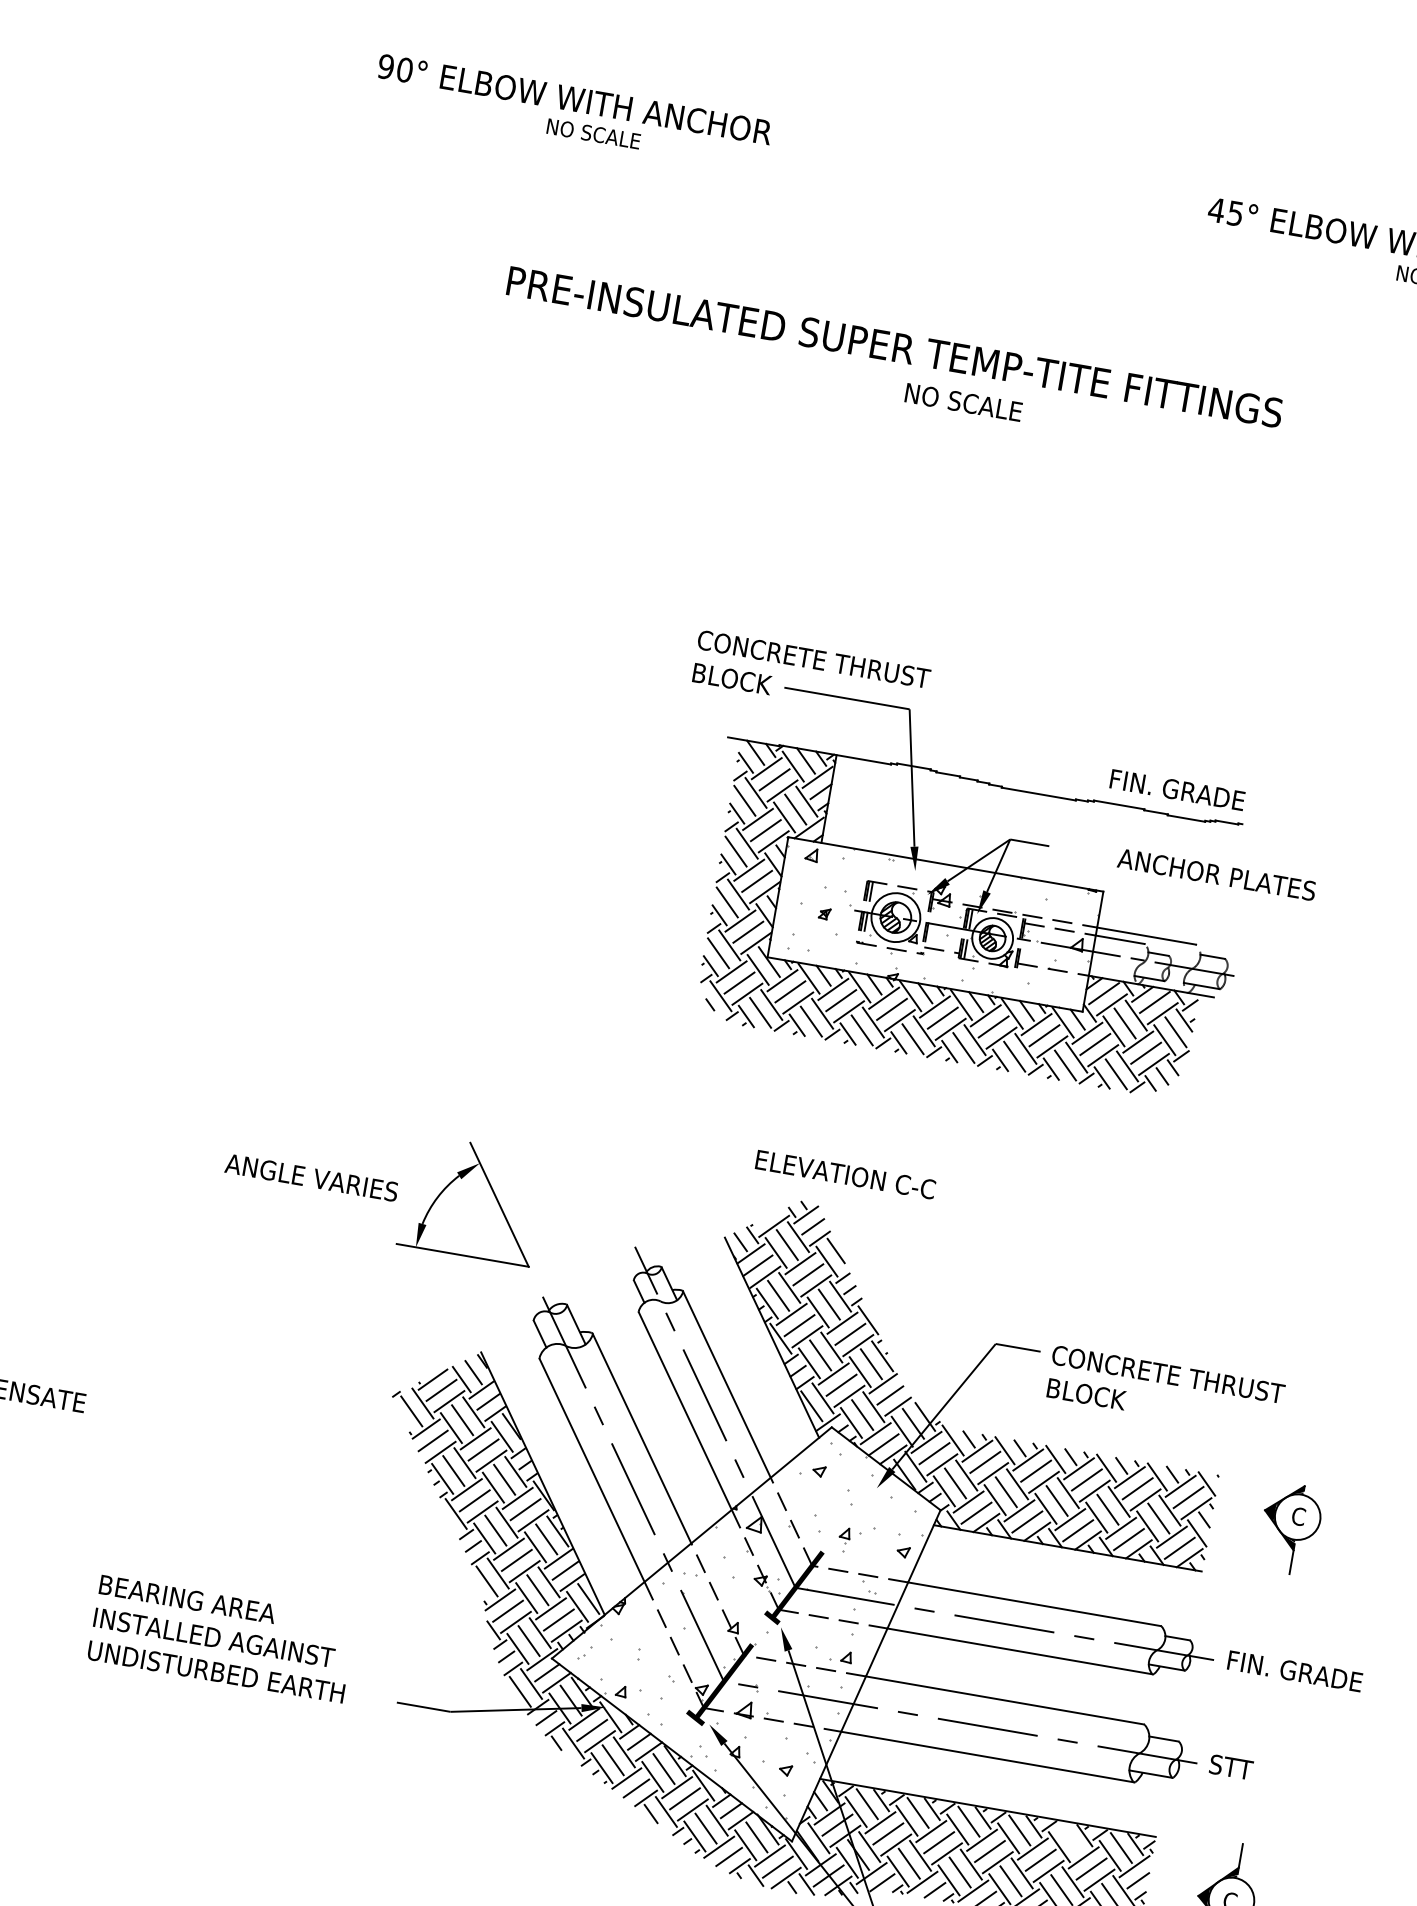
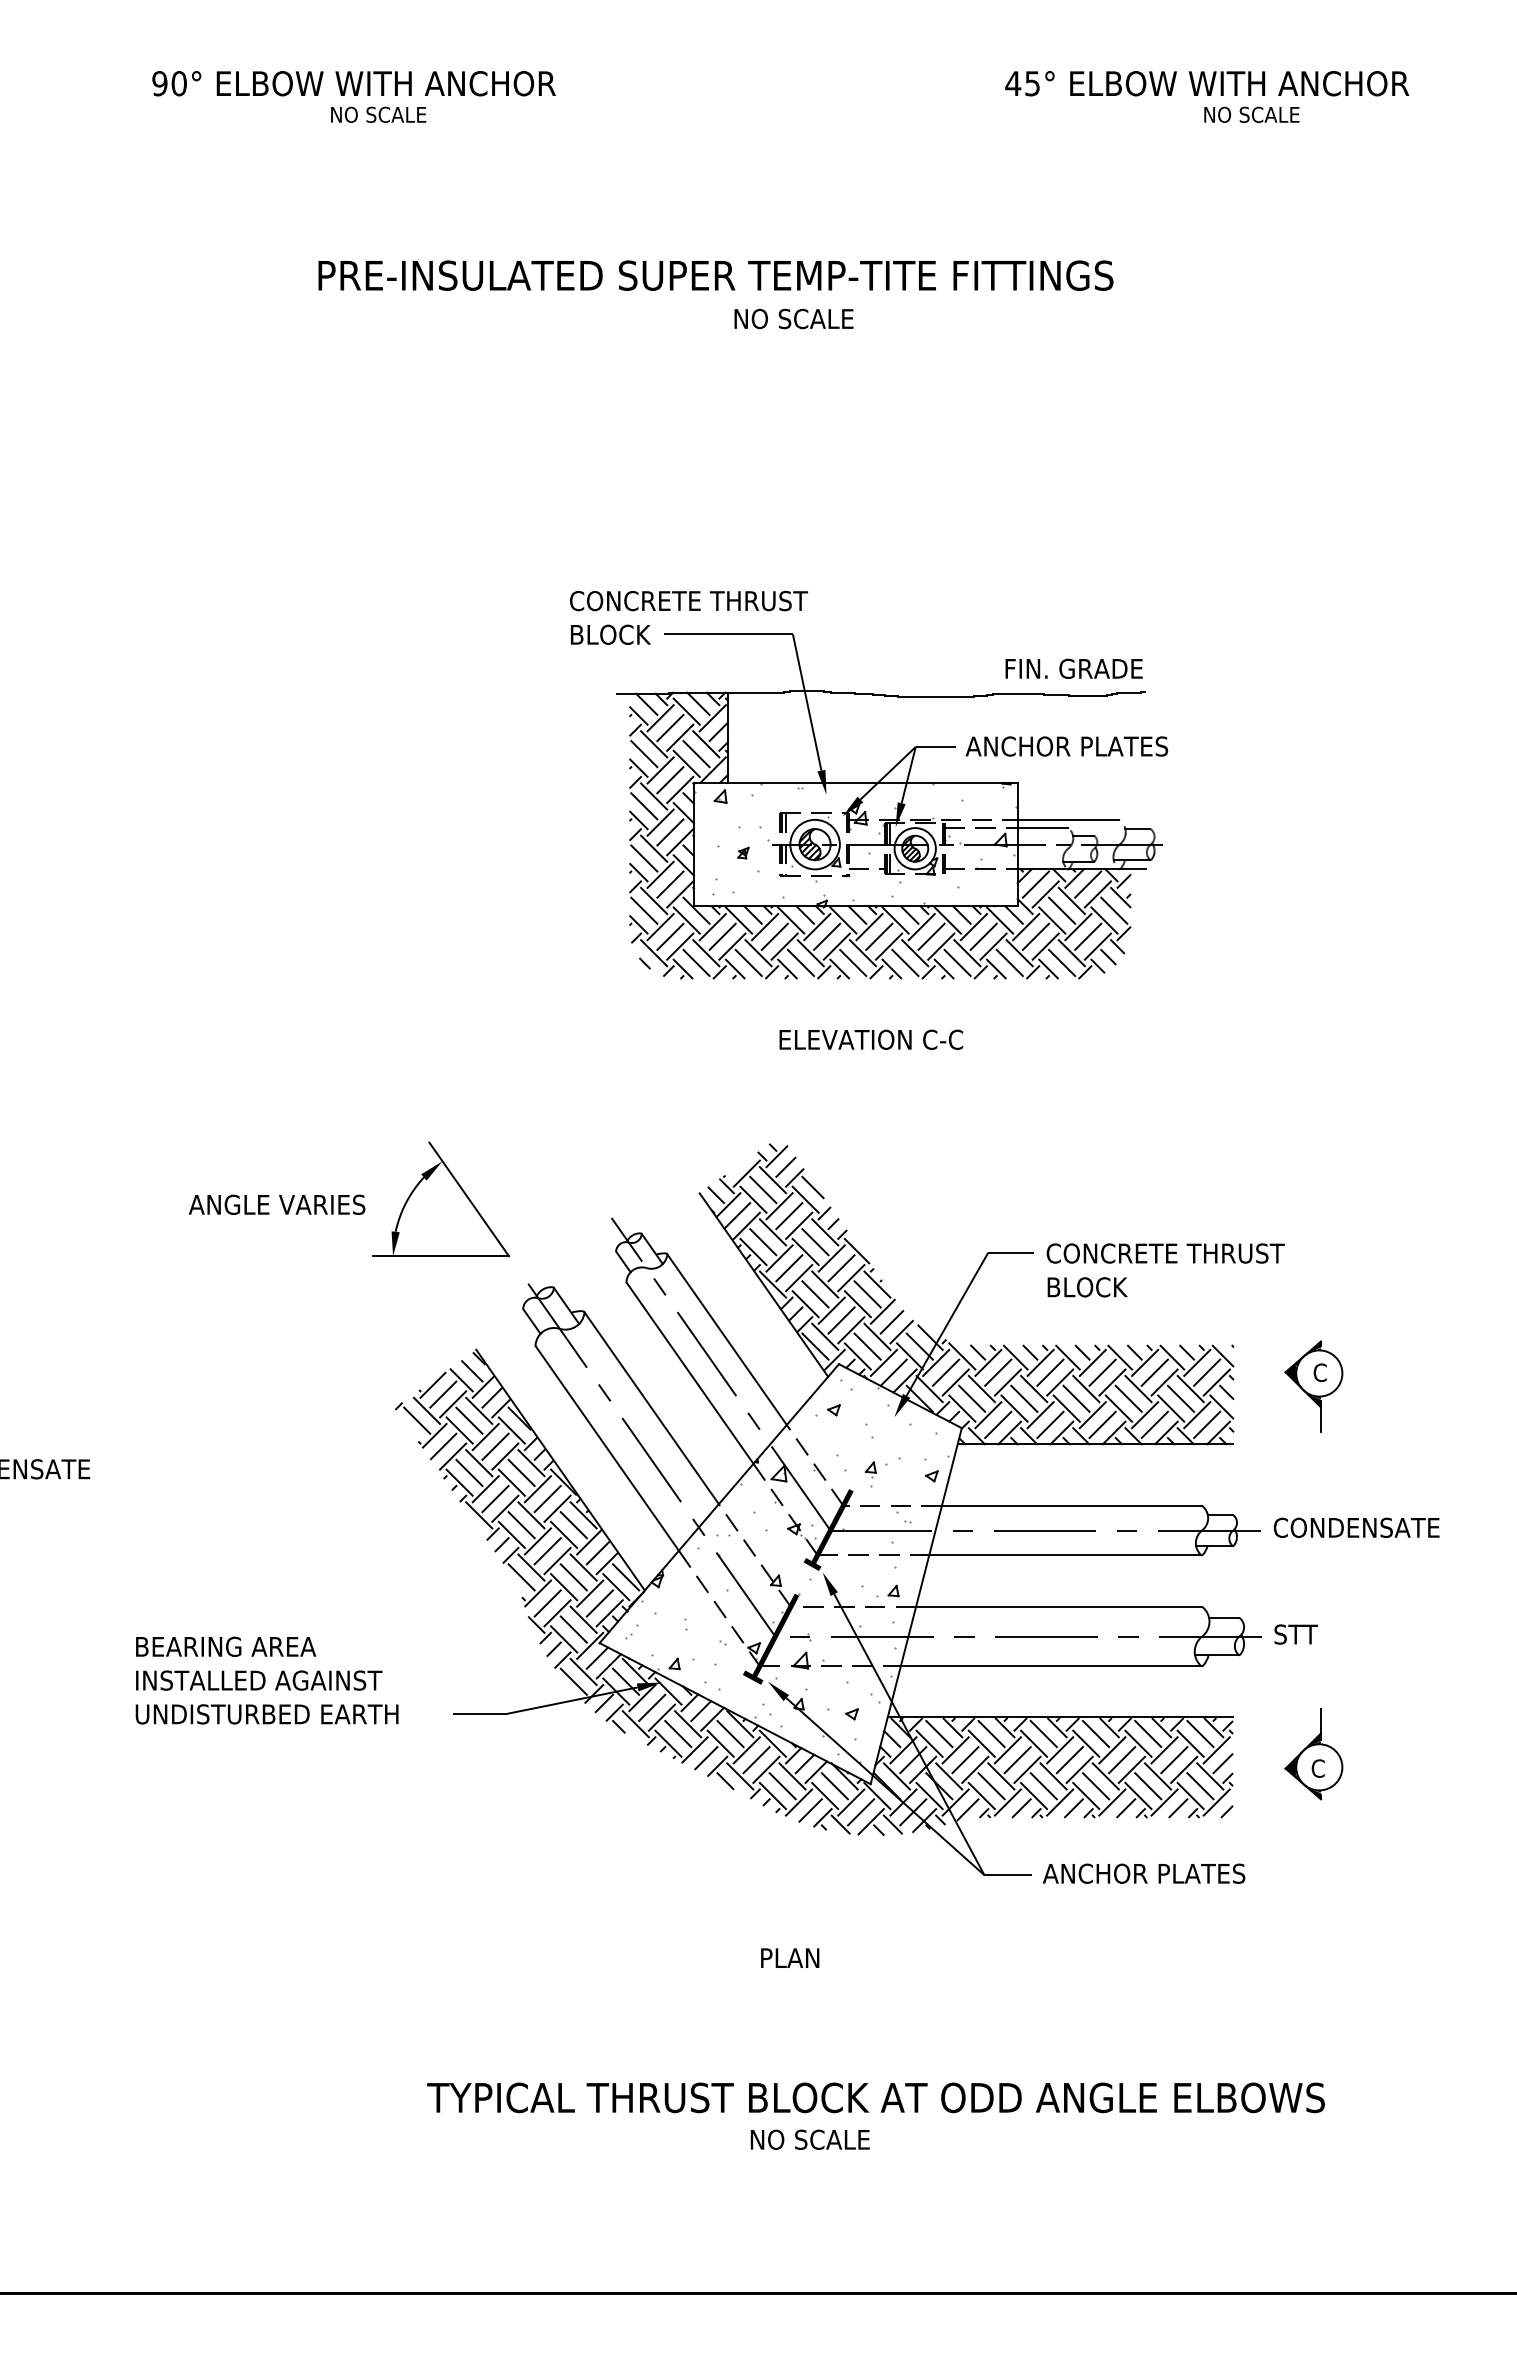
text: (1216, 874) -> (1066, 746), moved
text: (844, 1174) -> (870, 1039), moved
text: (1308, 1673) -> (1356, 1527), FIN. GRADE -> CONDENSATE
line: (1070, 1838) -> (1148, 1733), added

